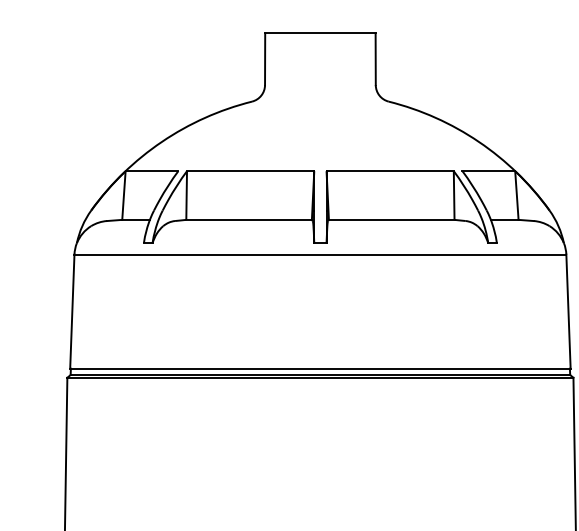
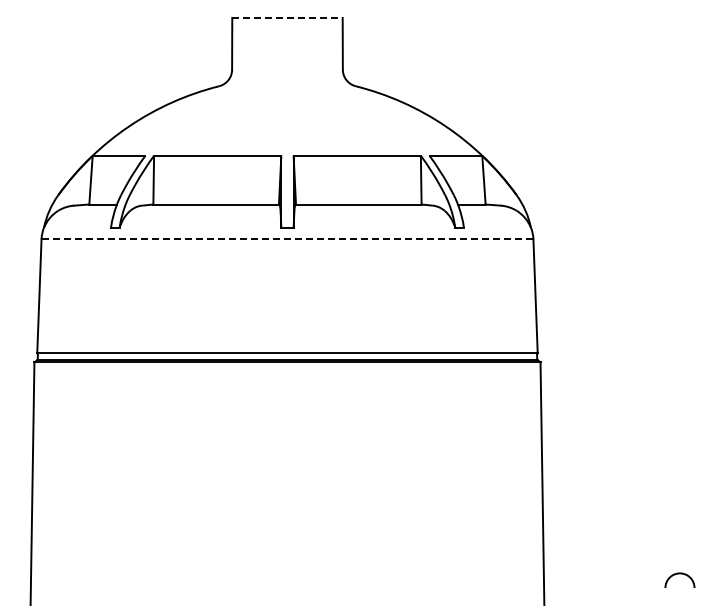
line: (320, 32) -> (287, 17), solid -> dashed
line: (320, 254) -> (287, 239), solid -> dashed

